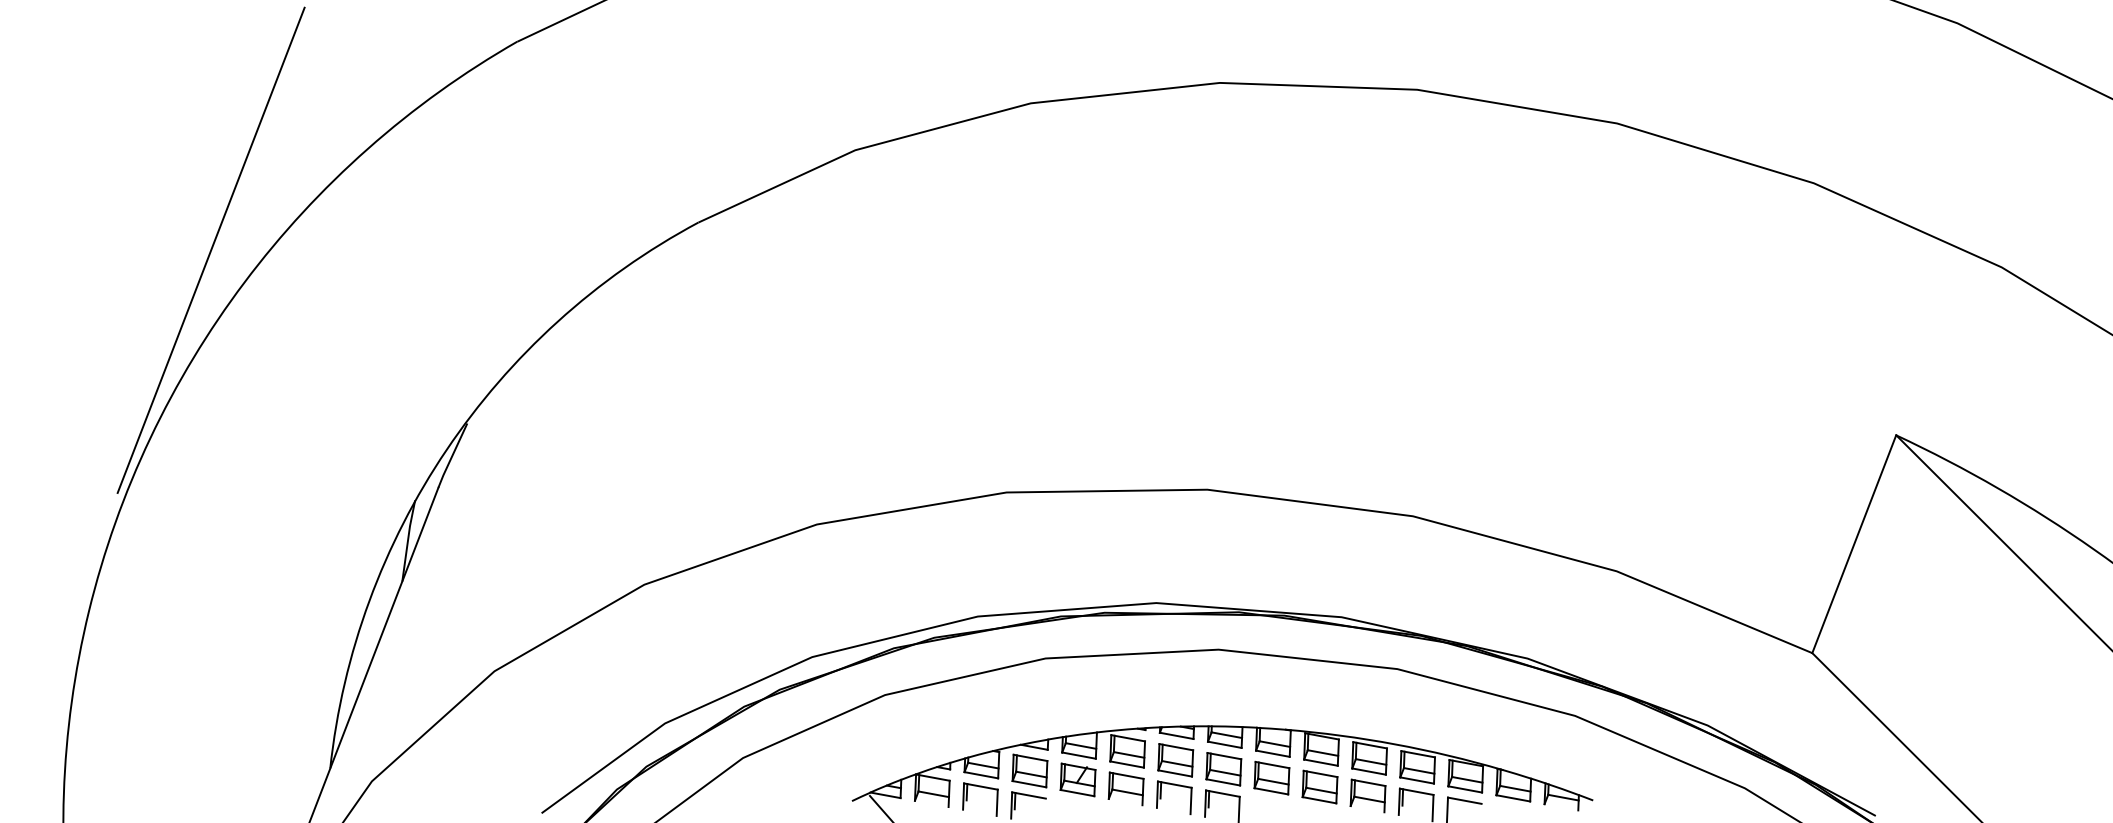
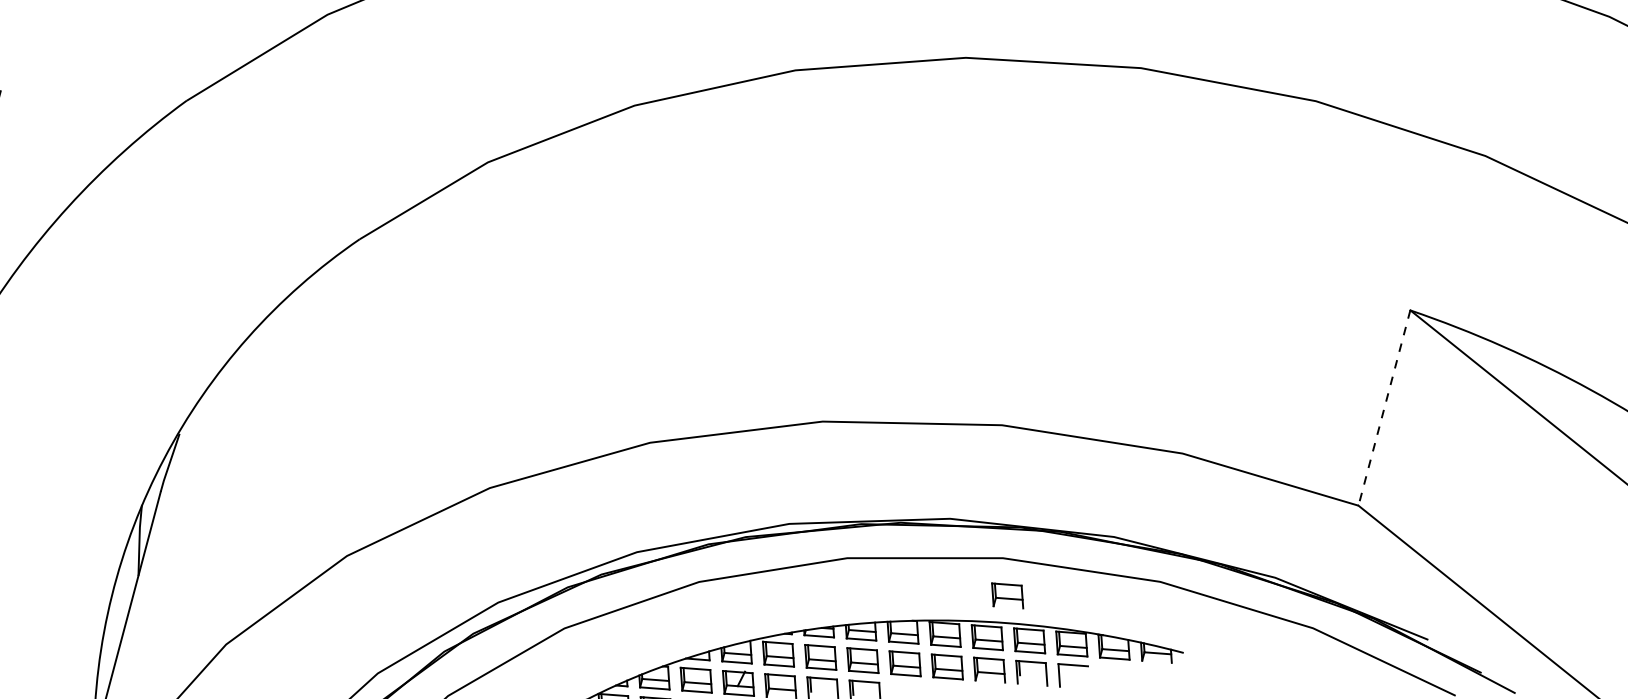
line: (1854, 544) -> (1384, 408), solid -> dashed
part: (1397, 712) -> (1007, 595), added

